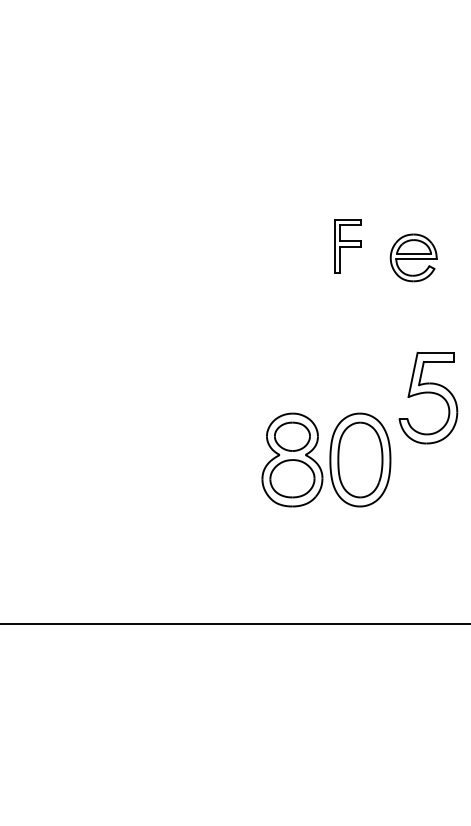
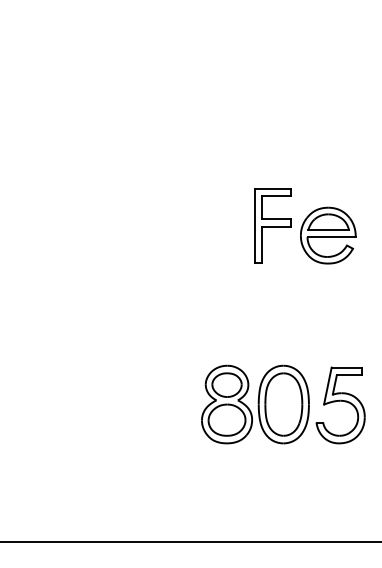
part: (347, 245) -> (273, 225), size x1.67
part: (413, 257) -> (328, 235), size x1.43
part: (428, 397) -> (340, 404), moved

